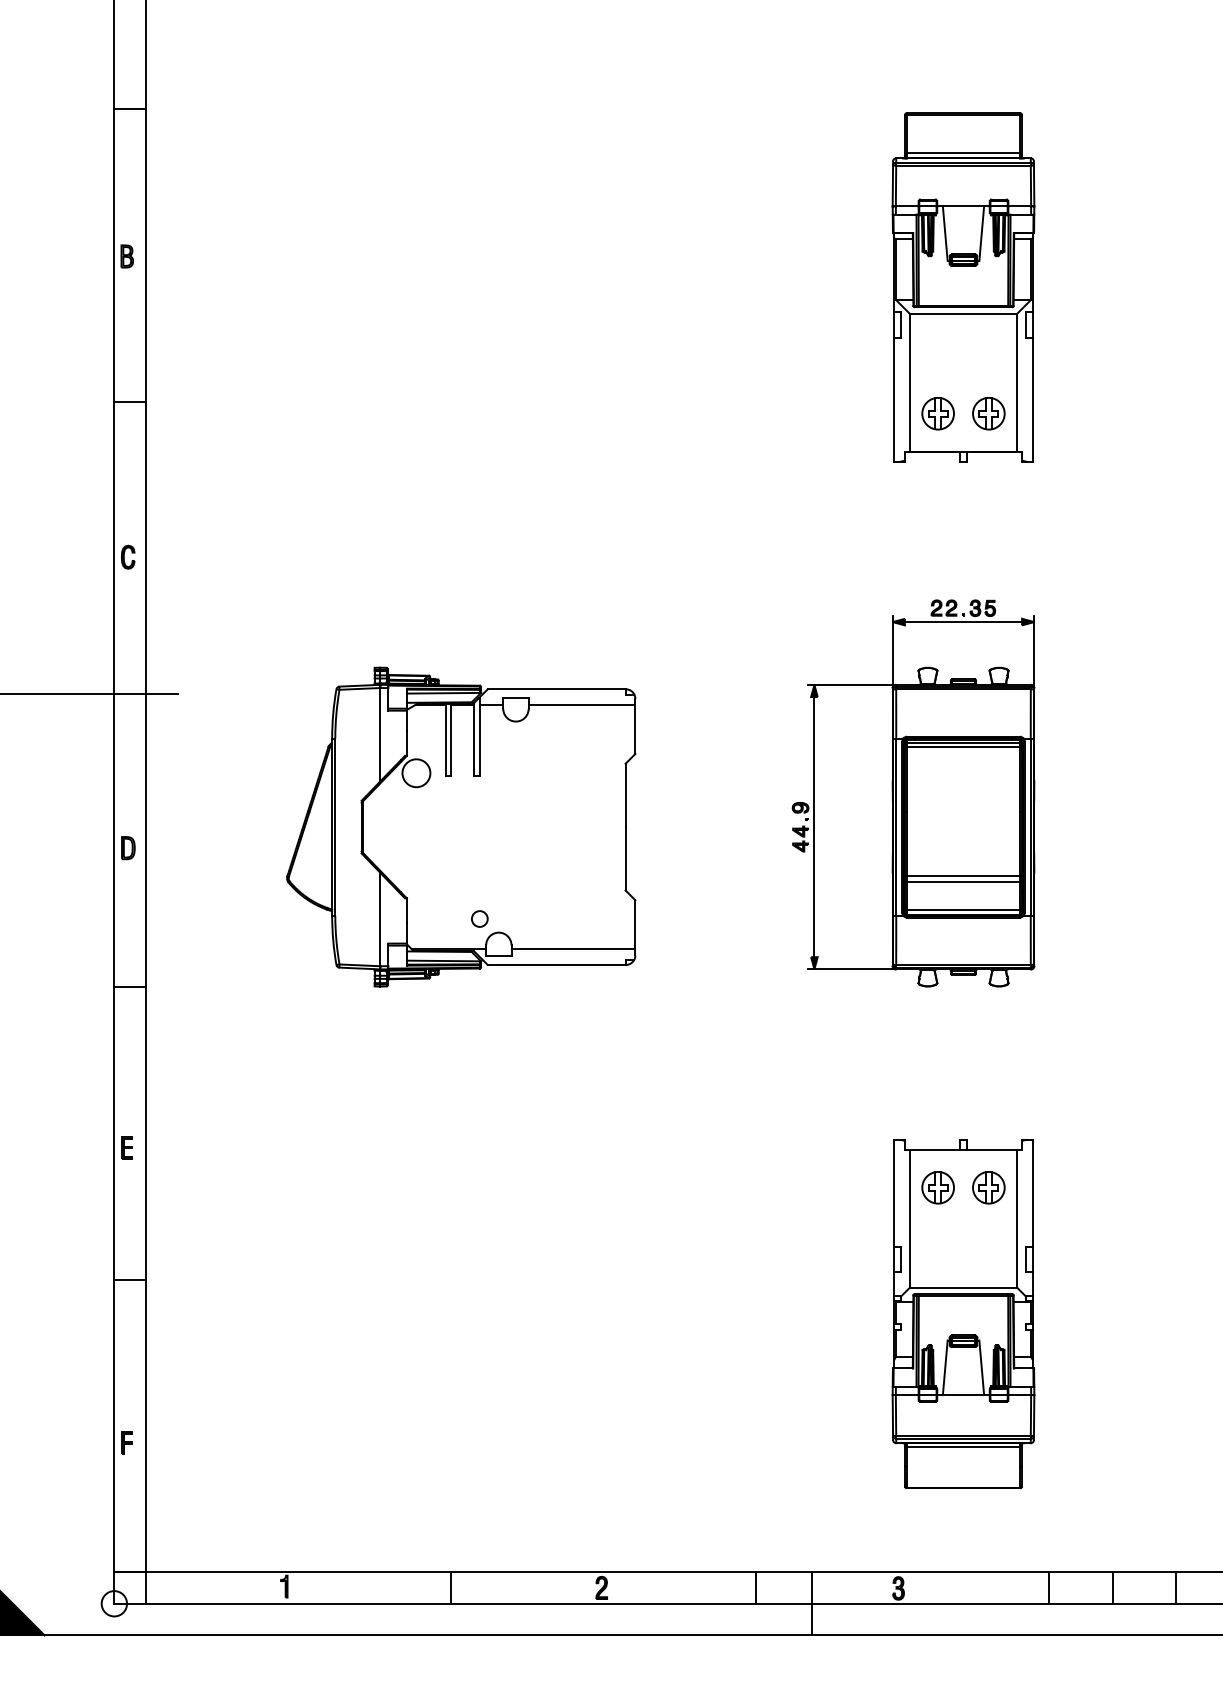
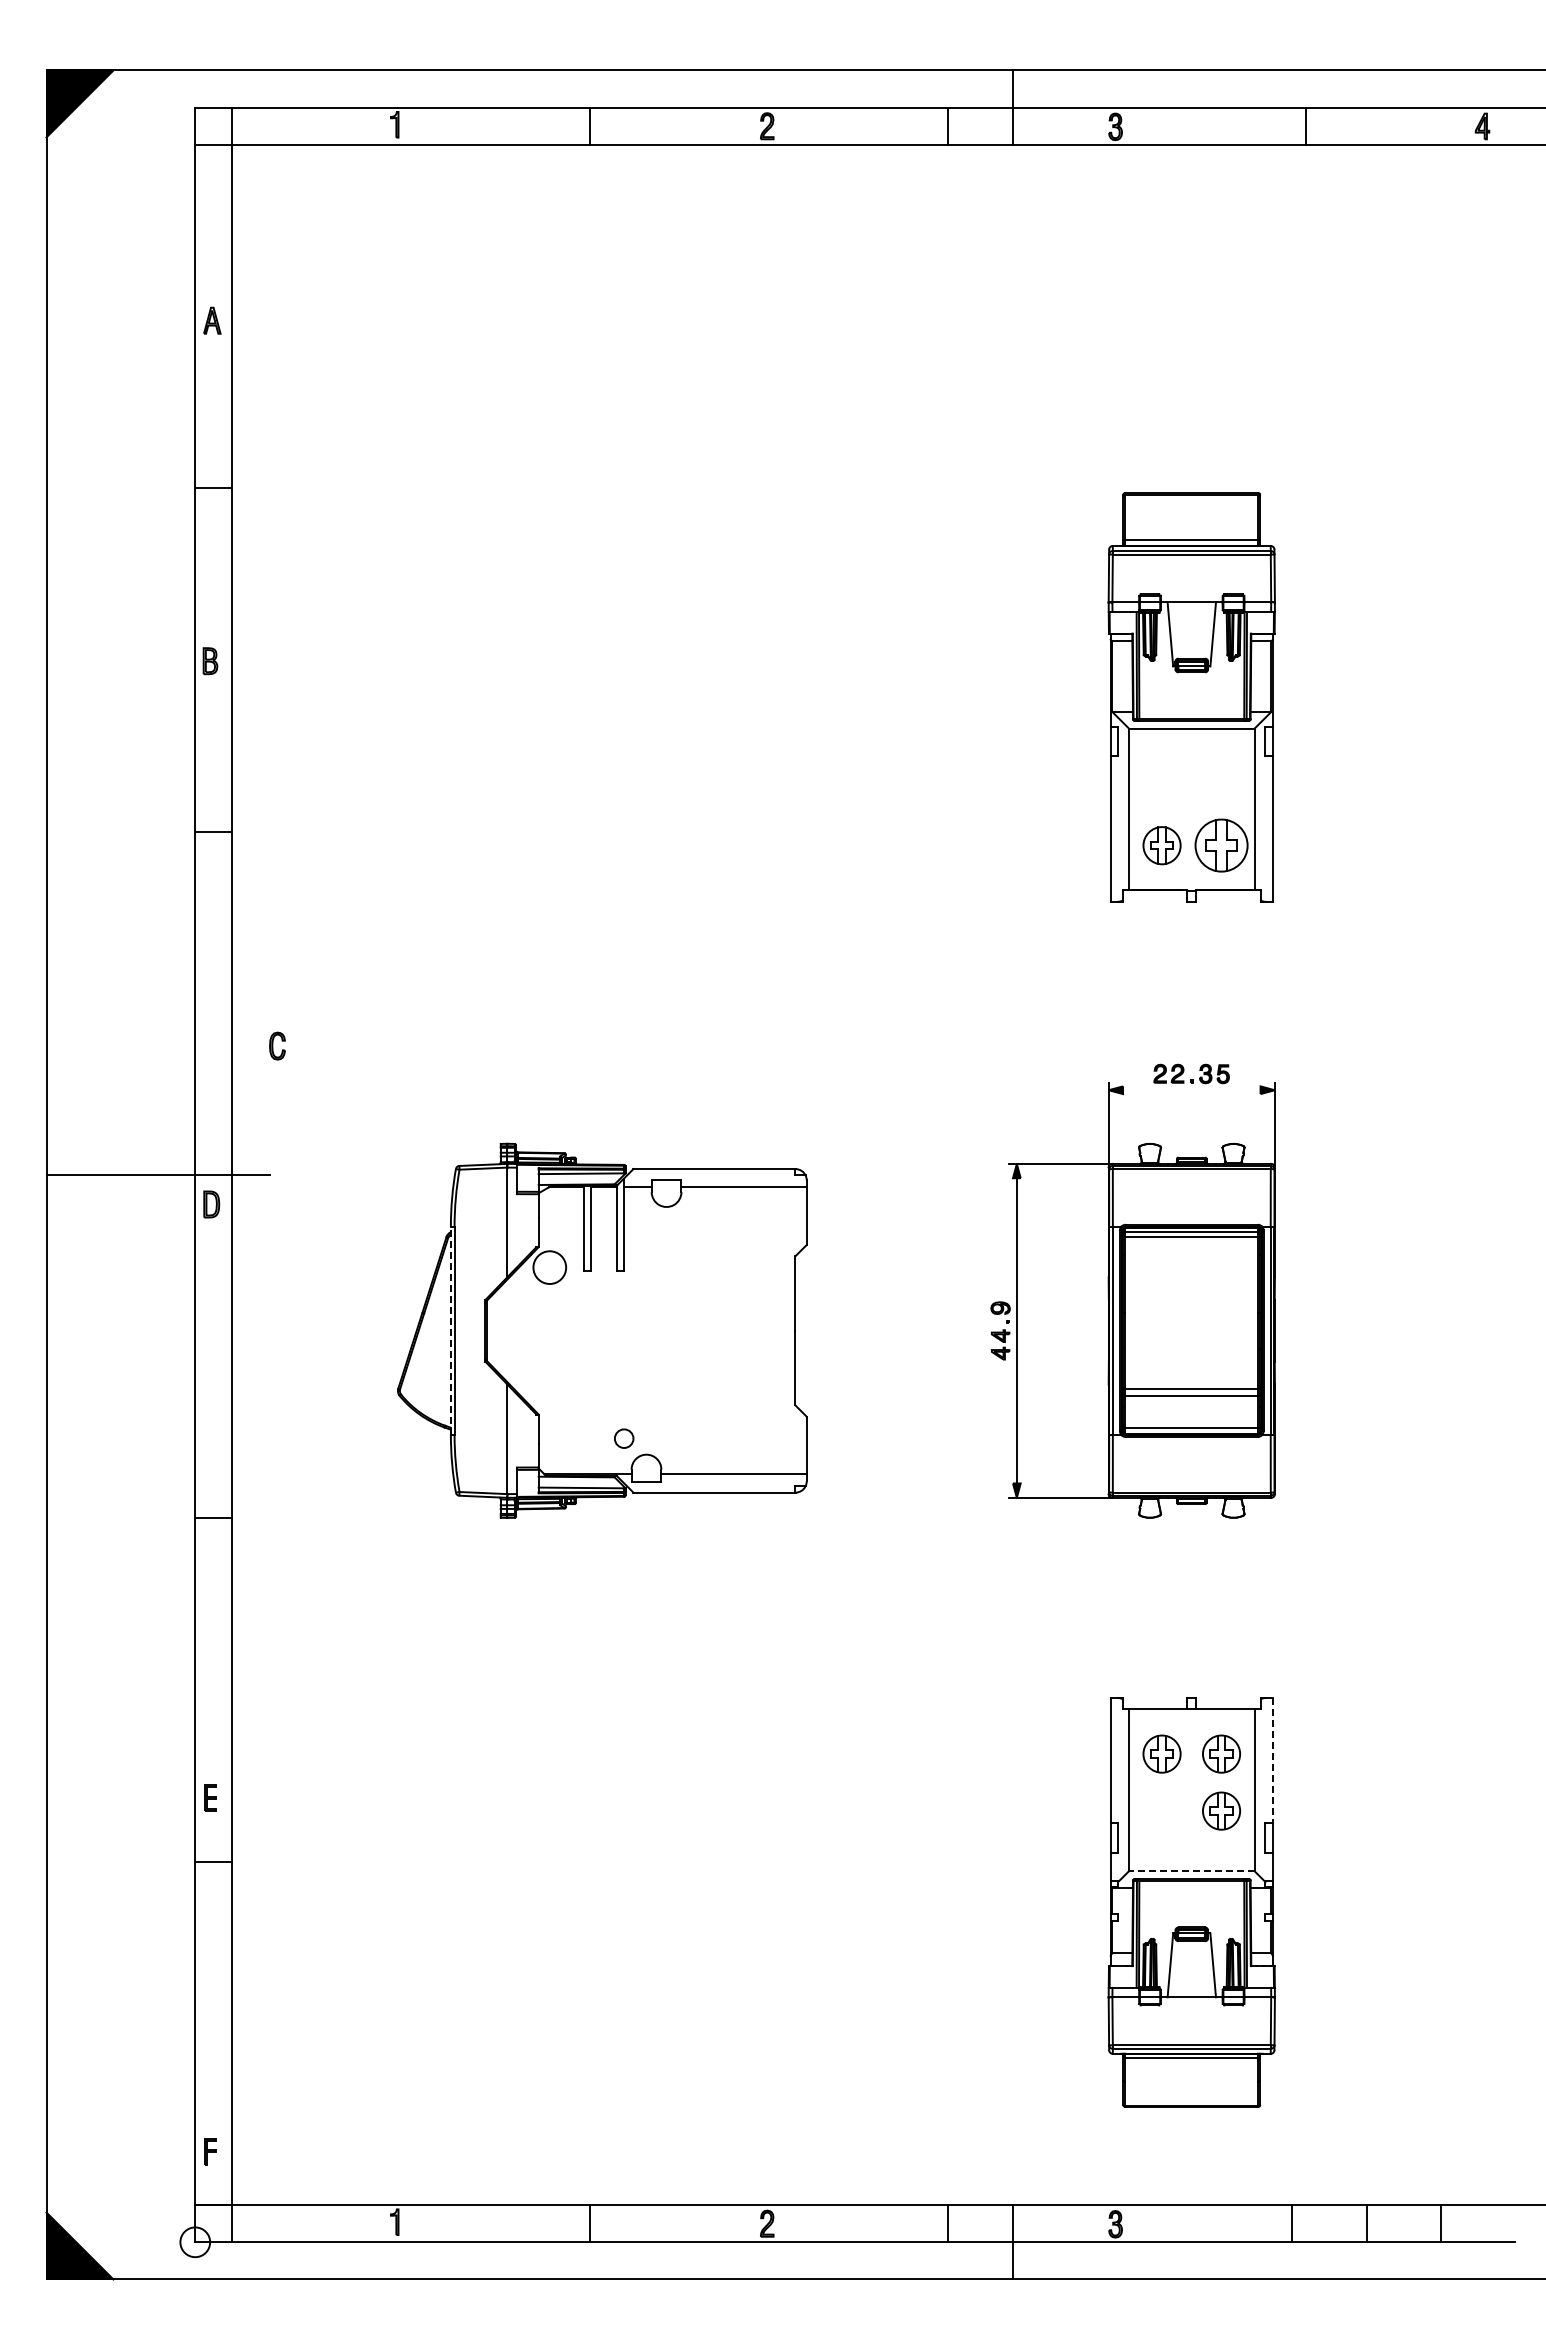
part: (988, 413) -> (1221, 845), size x1.4
part: (128, 556) -> (277, 1045), moved
line: (963, 622) -> (1191, 1090), removed
line: (331, 826) -> (450, 1330), solid -> dashed
part: (128, 848) -> (211, 1204), moved
part: (127, 1147) -> (210, 1797), moved
line: (1032, 1193) -> (1272, 1760), solid -> dashed
part: (988, 1235) -> (1221, 1810), added
line: (963, 1287) -> (1191, 1871), solid -> dashed
part: (127, 1442) -> (210, 2151), moved

